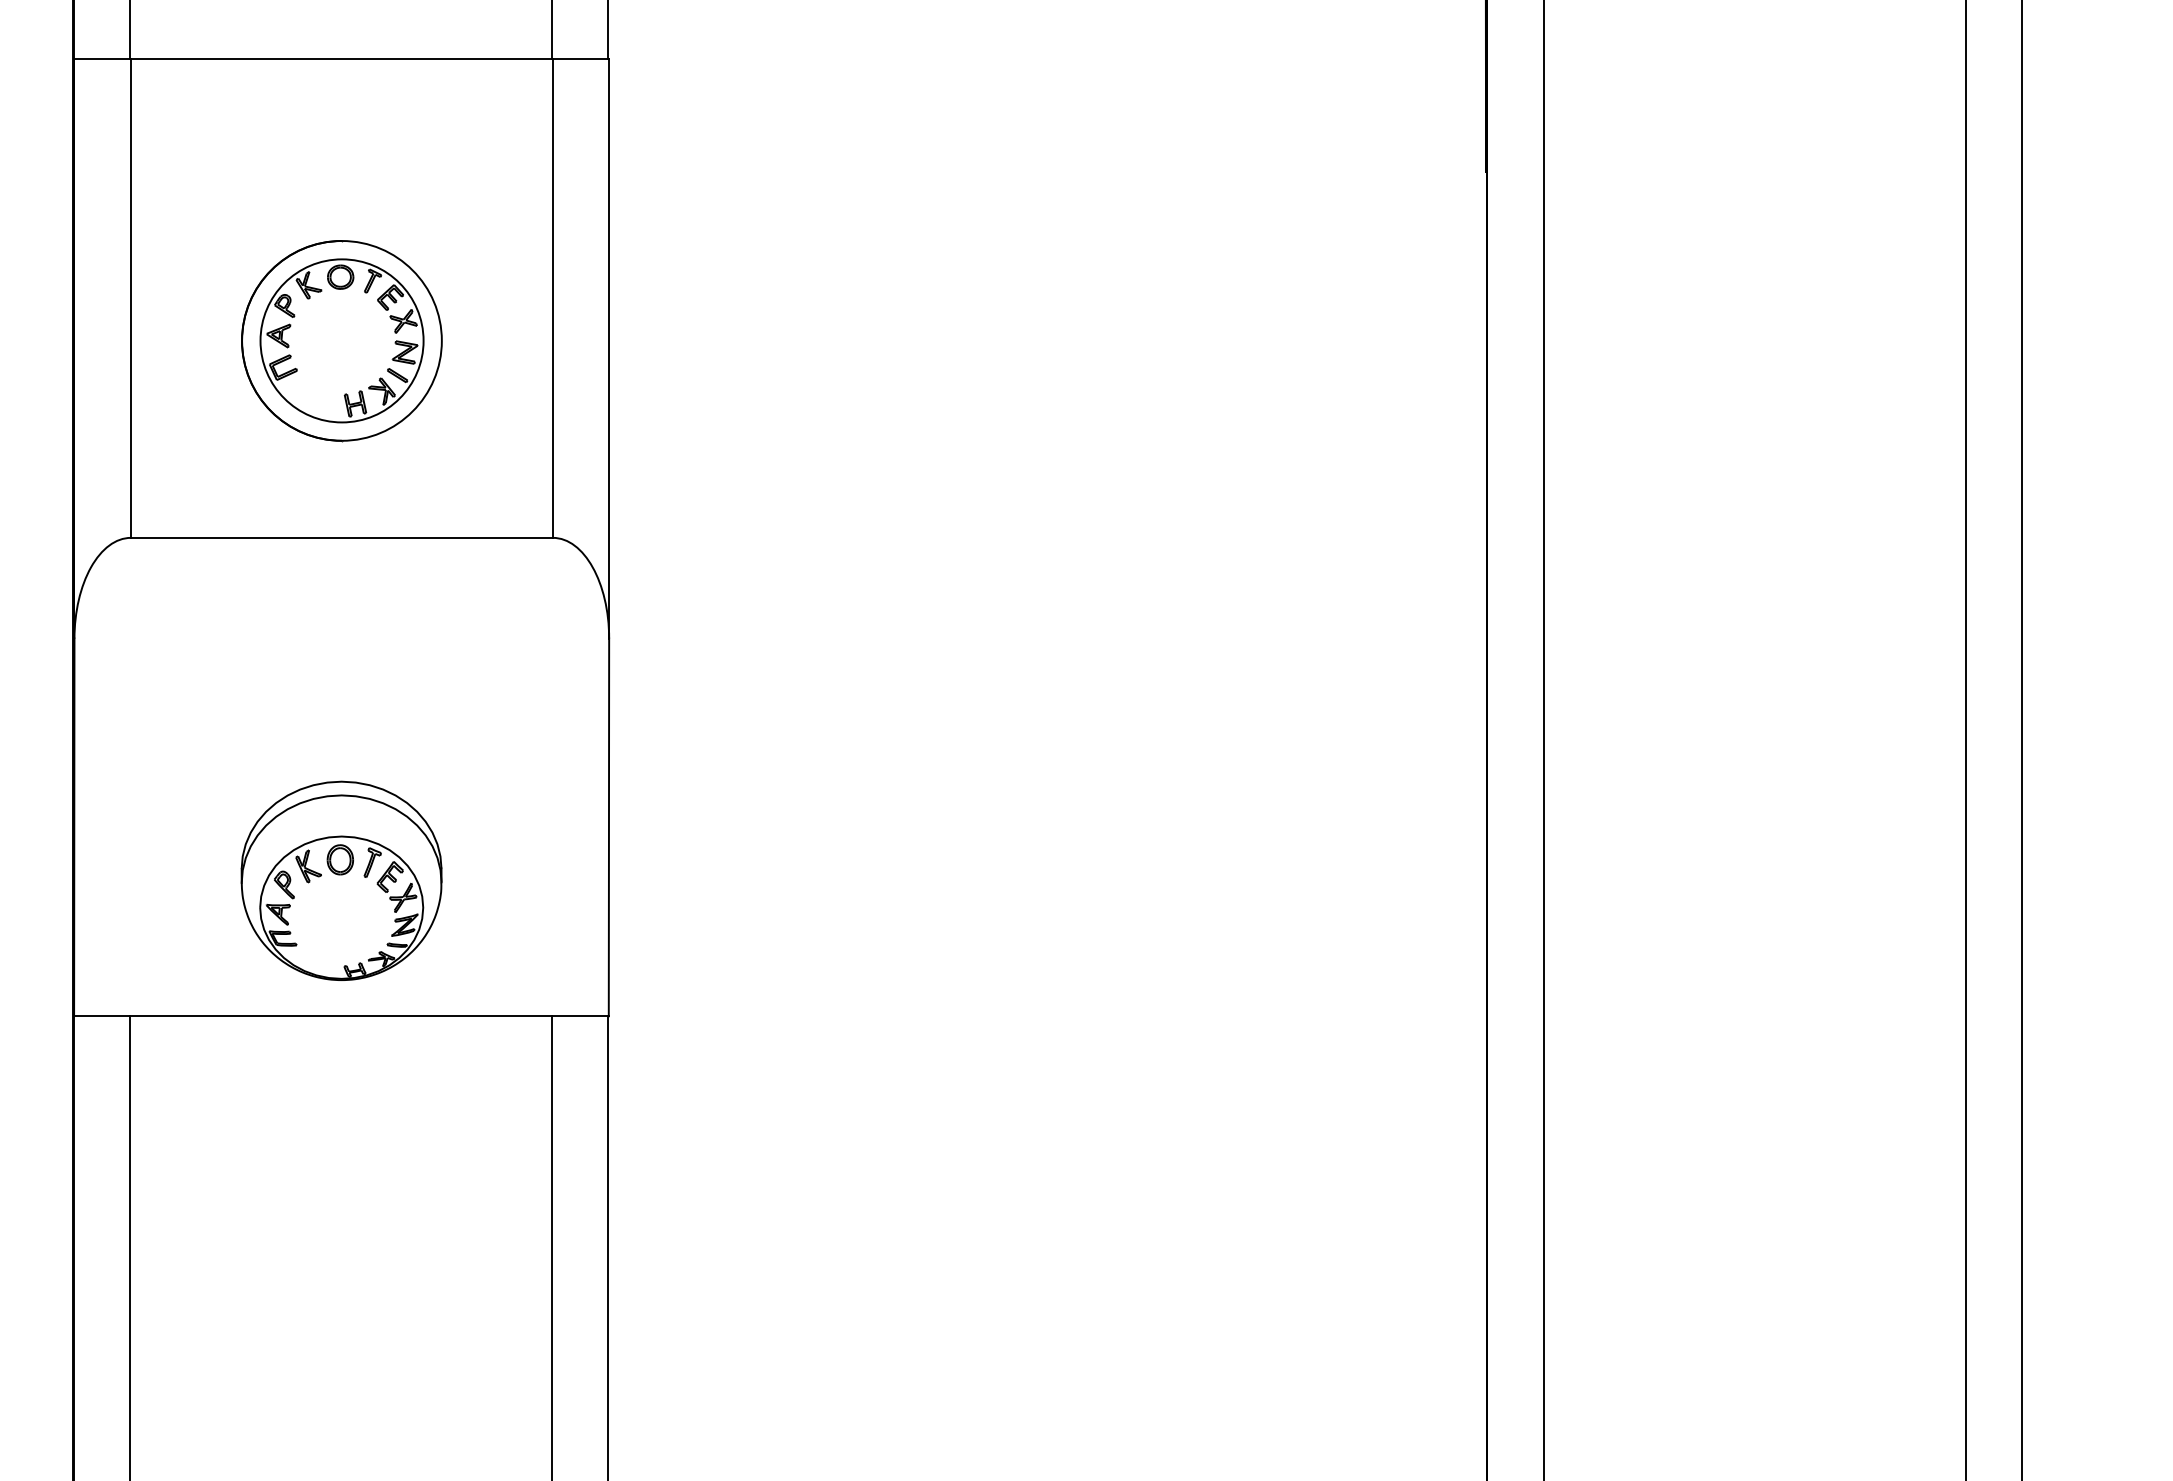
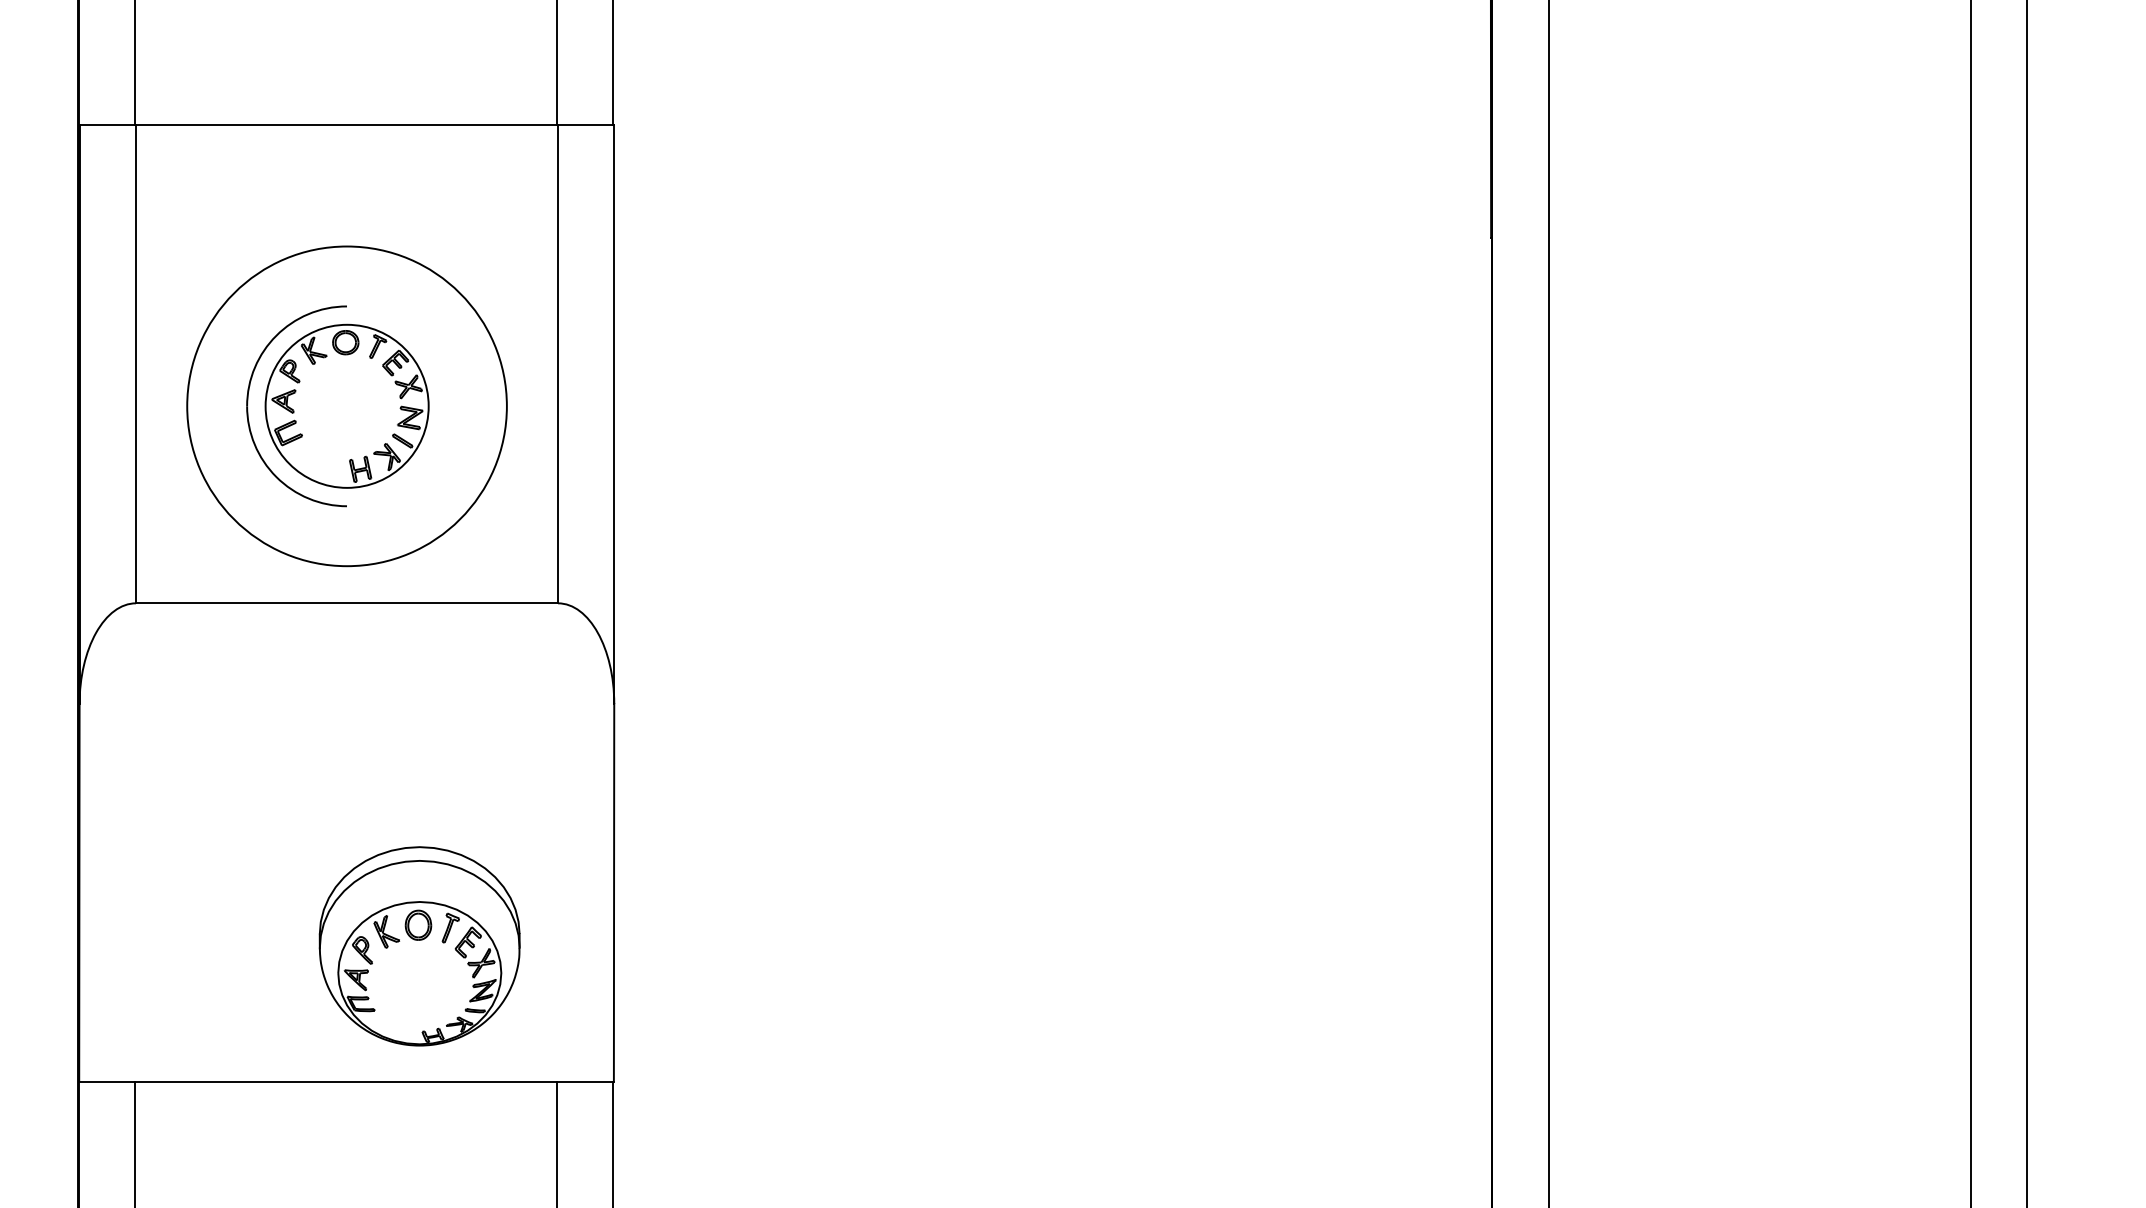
circle: (341, 340) -> (346, 405), size x1.6
part: (341, 880) -> (419, 945), moved

